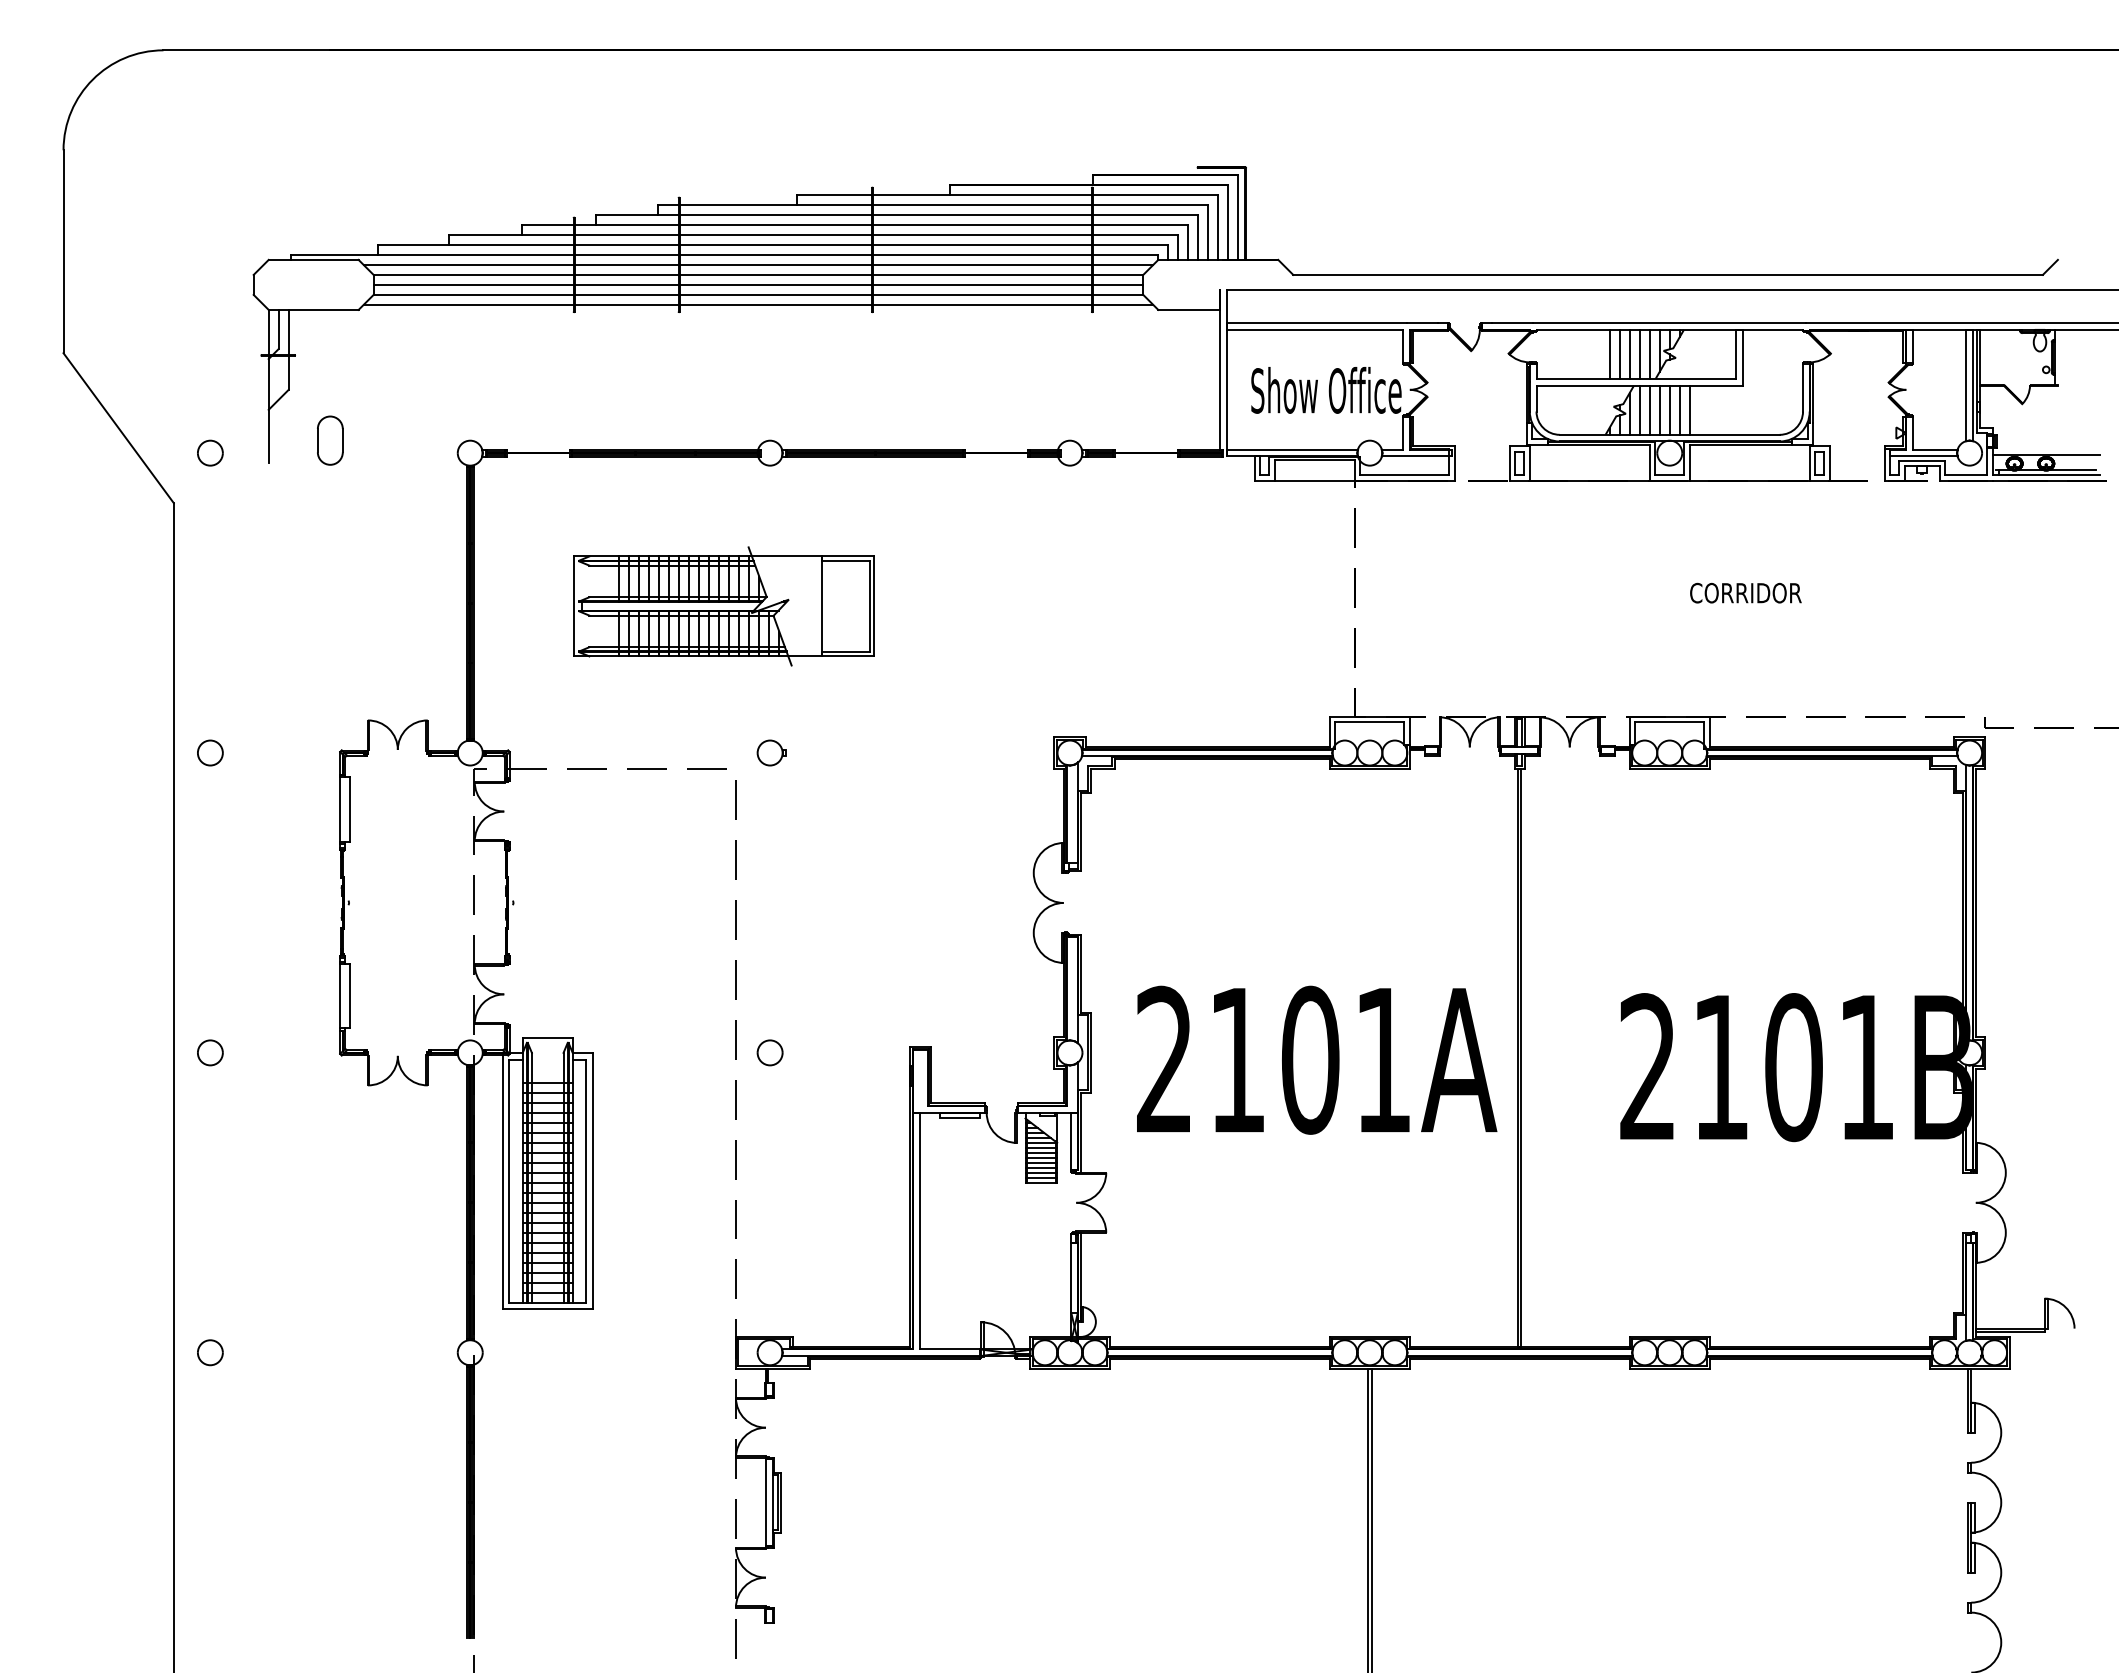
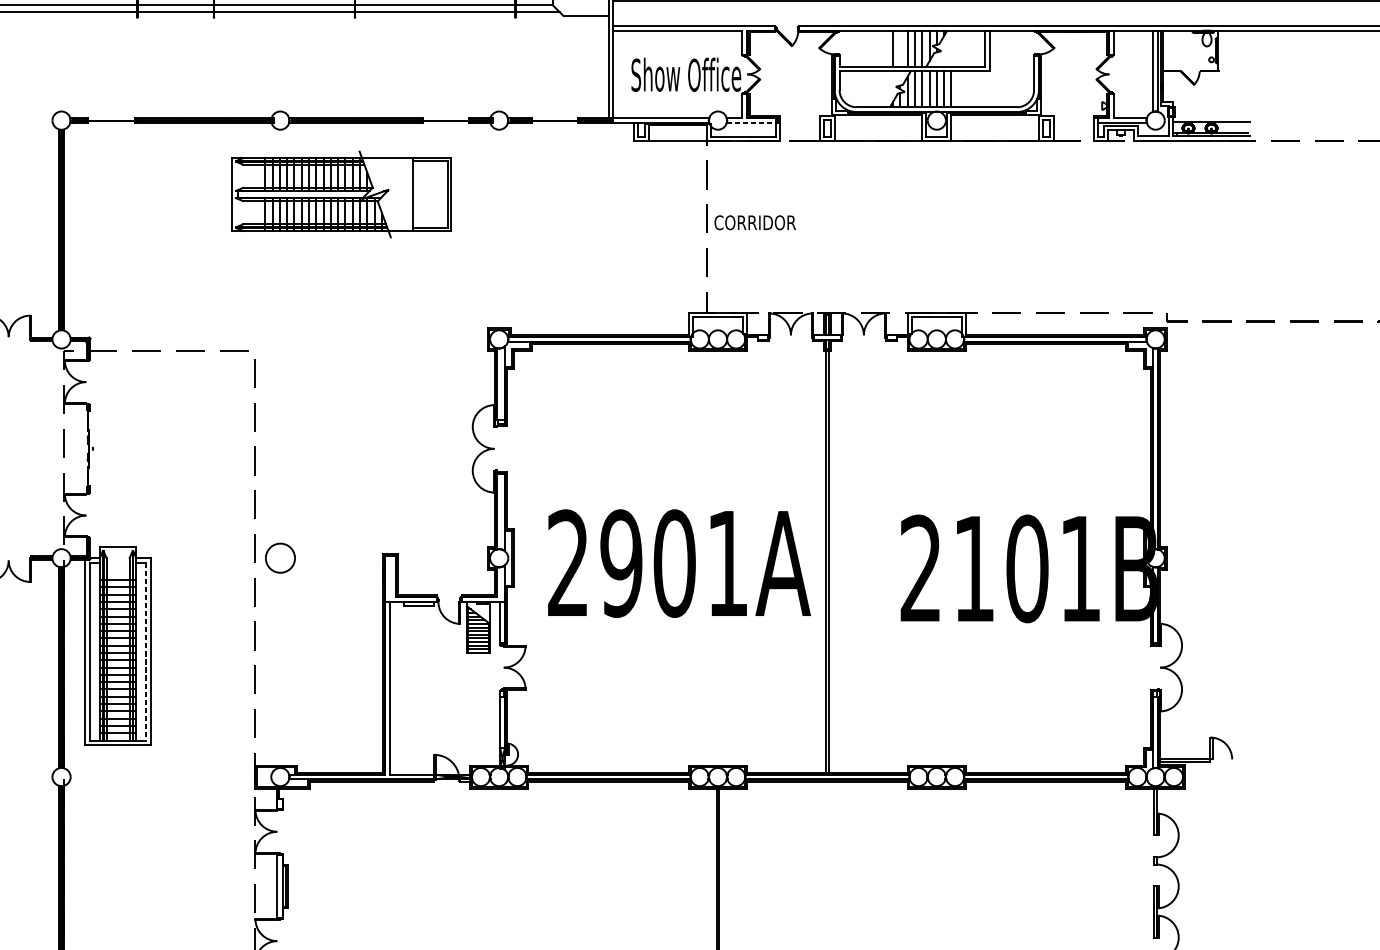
line: (1619, 354) -> (900, 48), removed
line: (1417, 456) -> (752, 123), solid -> dashed
text: (1745, 592) -> (754, 222), moved
part: (723, 606) -> (341, 194), moved
part: (771, 752) -> (281, 339), removed
part: (769, 1052) -> (279, 557), size x1.6
text: (1237, 1059) -> (621, 563), 2101A -> 2901A
line: (586, 1181) -> (146, 652), solid -> dashed

